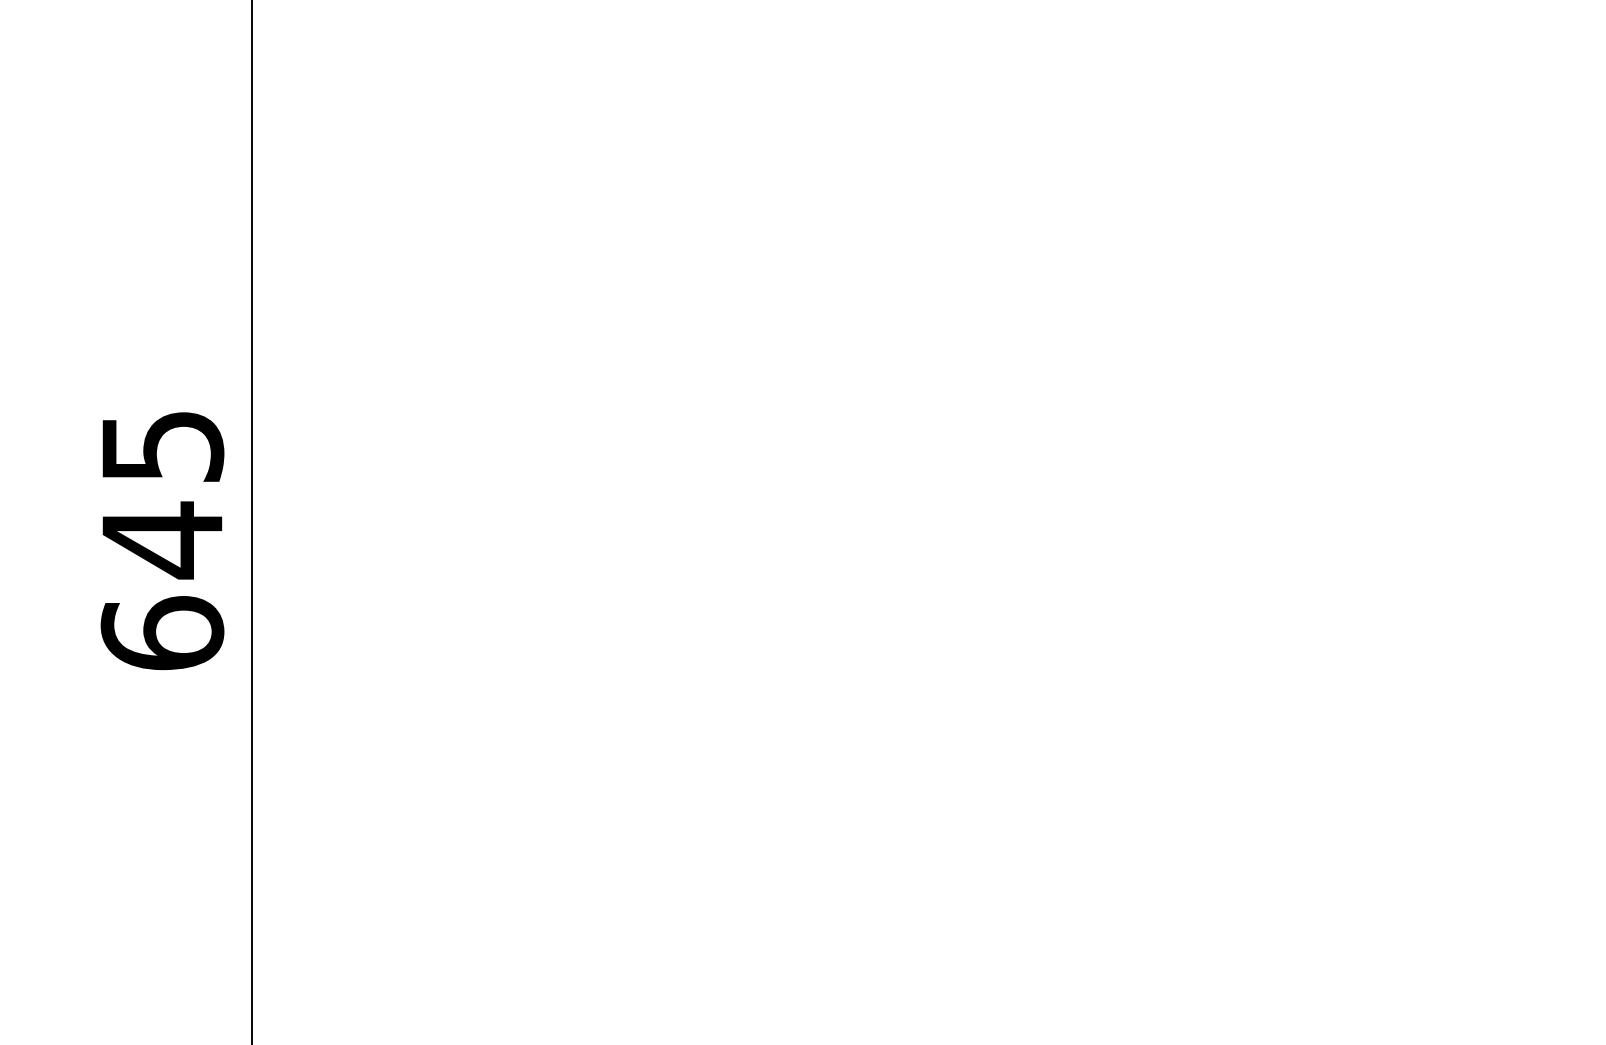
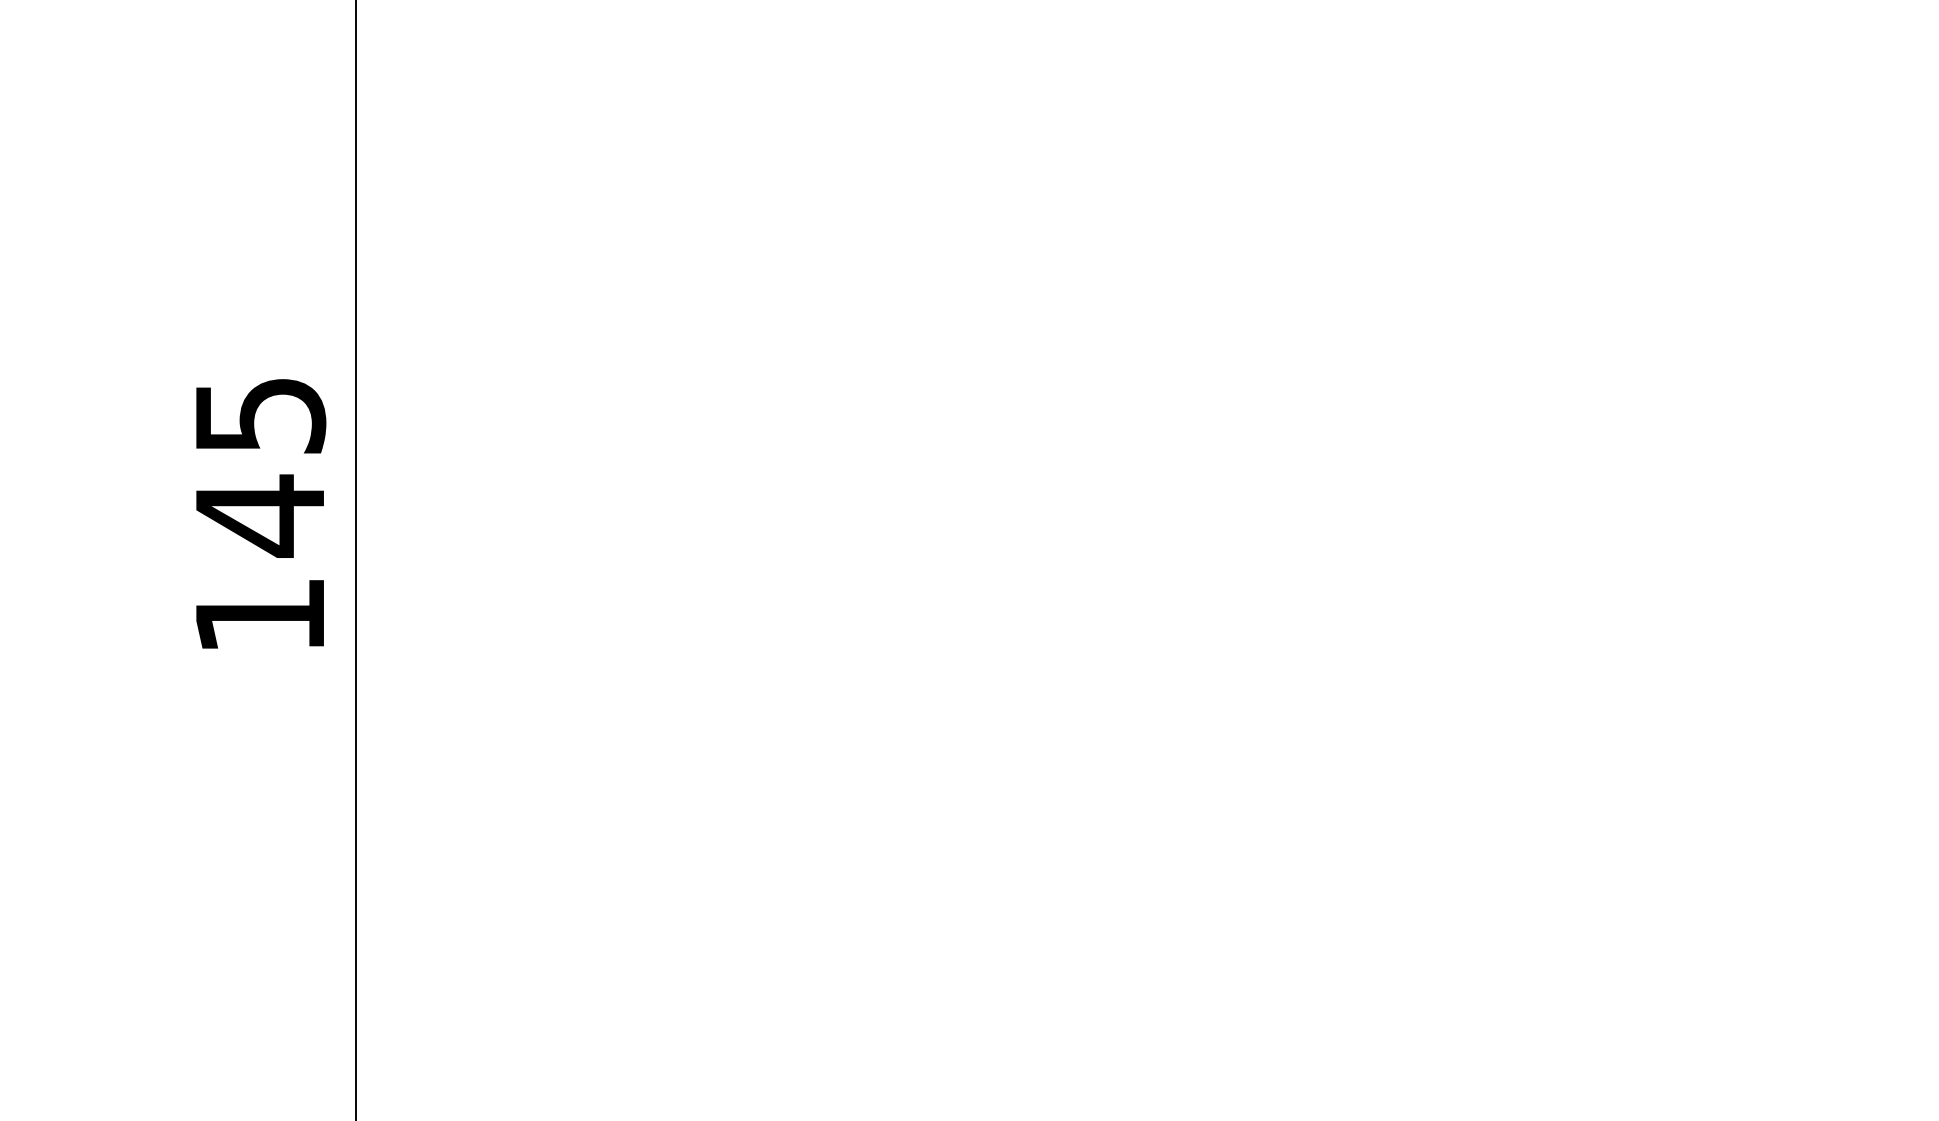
text: (162, 632) -> (260, 614), 645 -> 145

